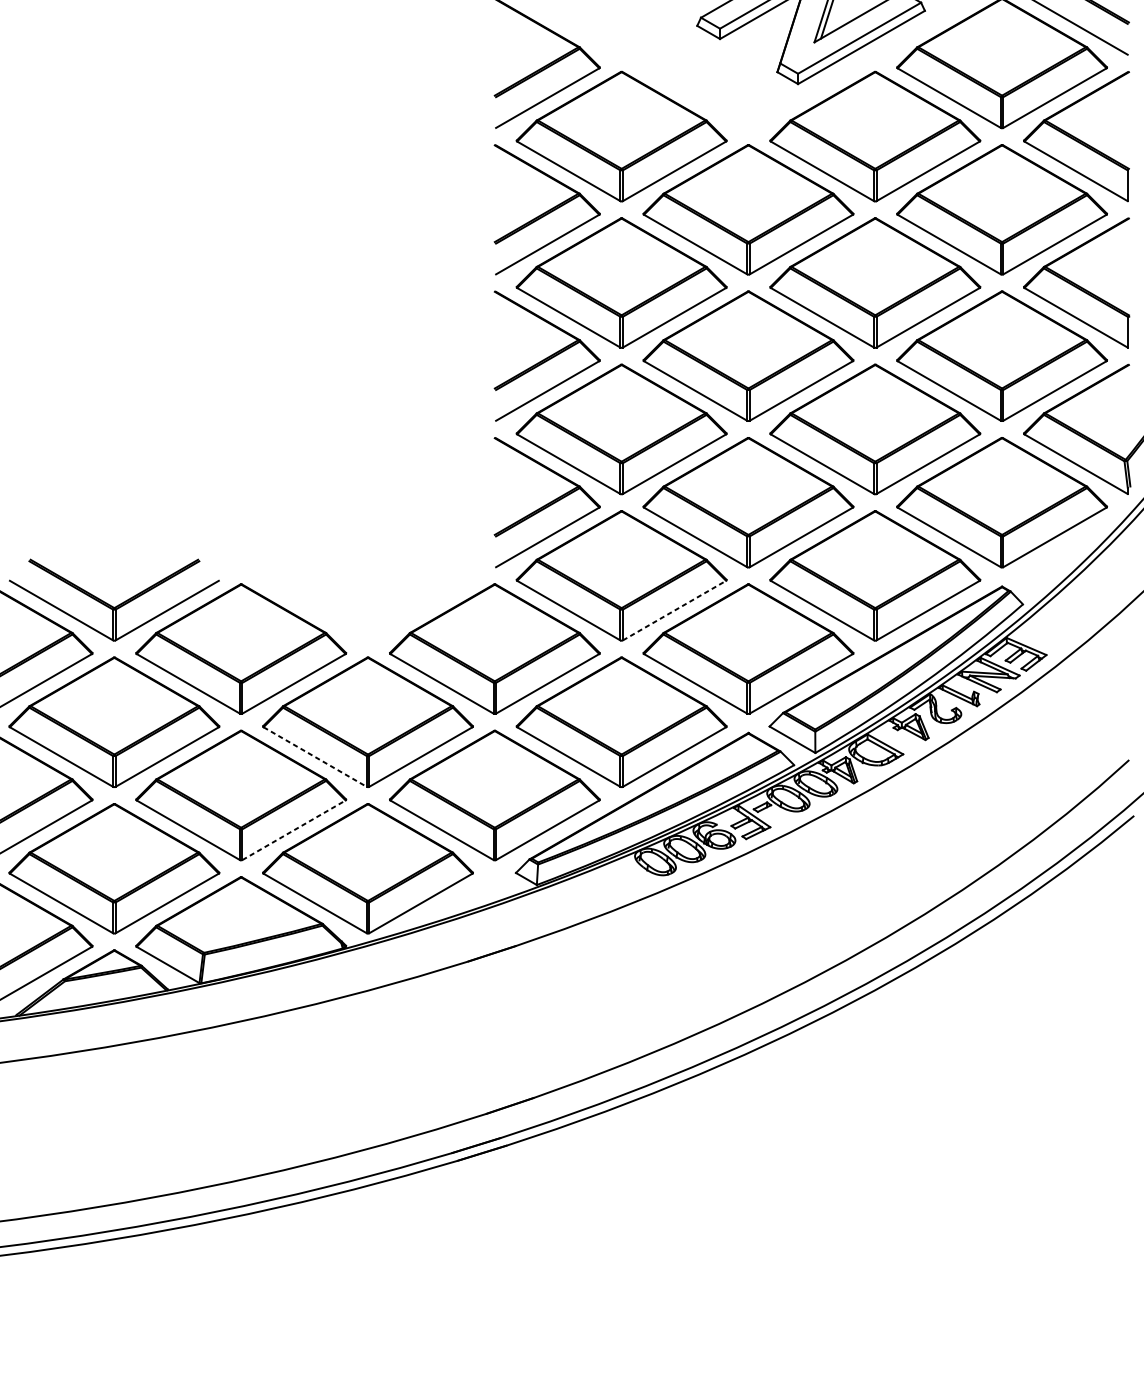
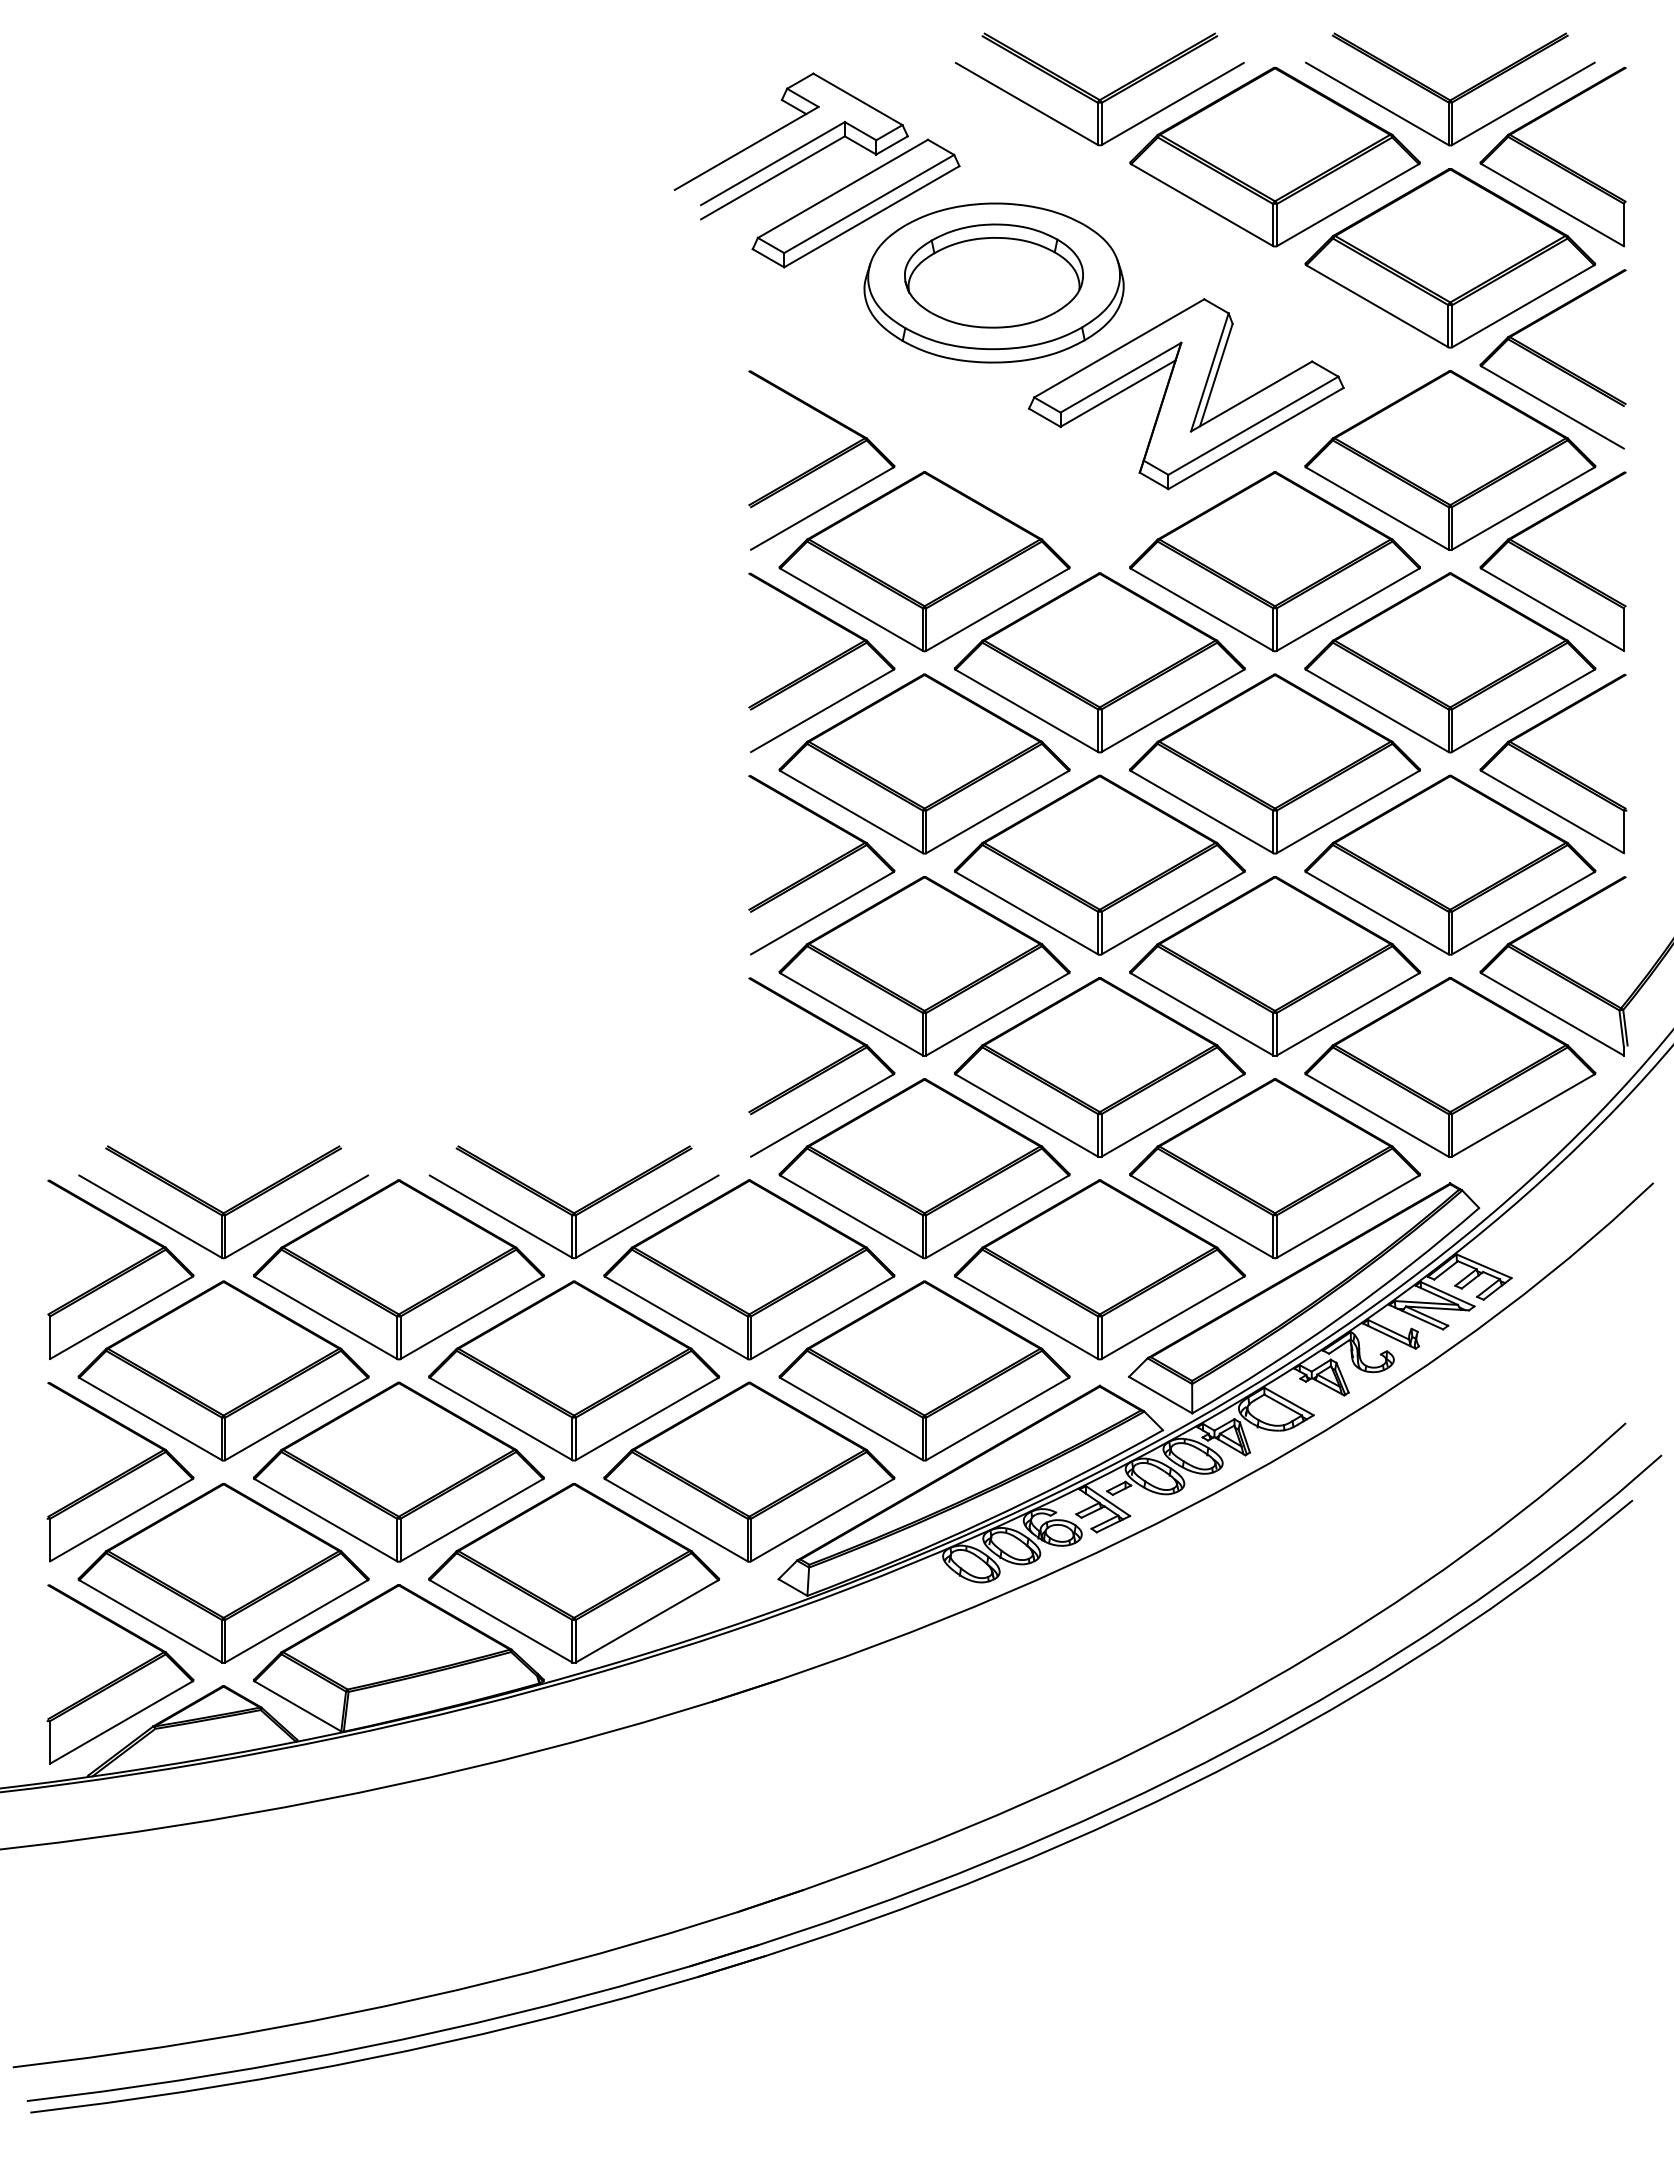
part: (363, 604) -> (568, 1208), added
line: (675, 610) -> (998, 1216), dashed -> solid
line: (315, 757) -> (501, 1419), dashed -> solid
line: (294, 829) -> (472, 1519), dashed -> solid

